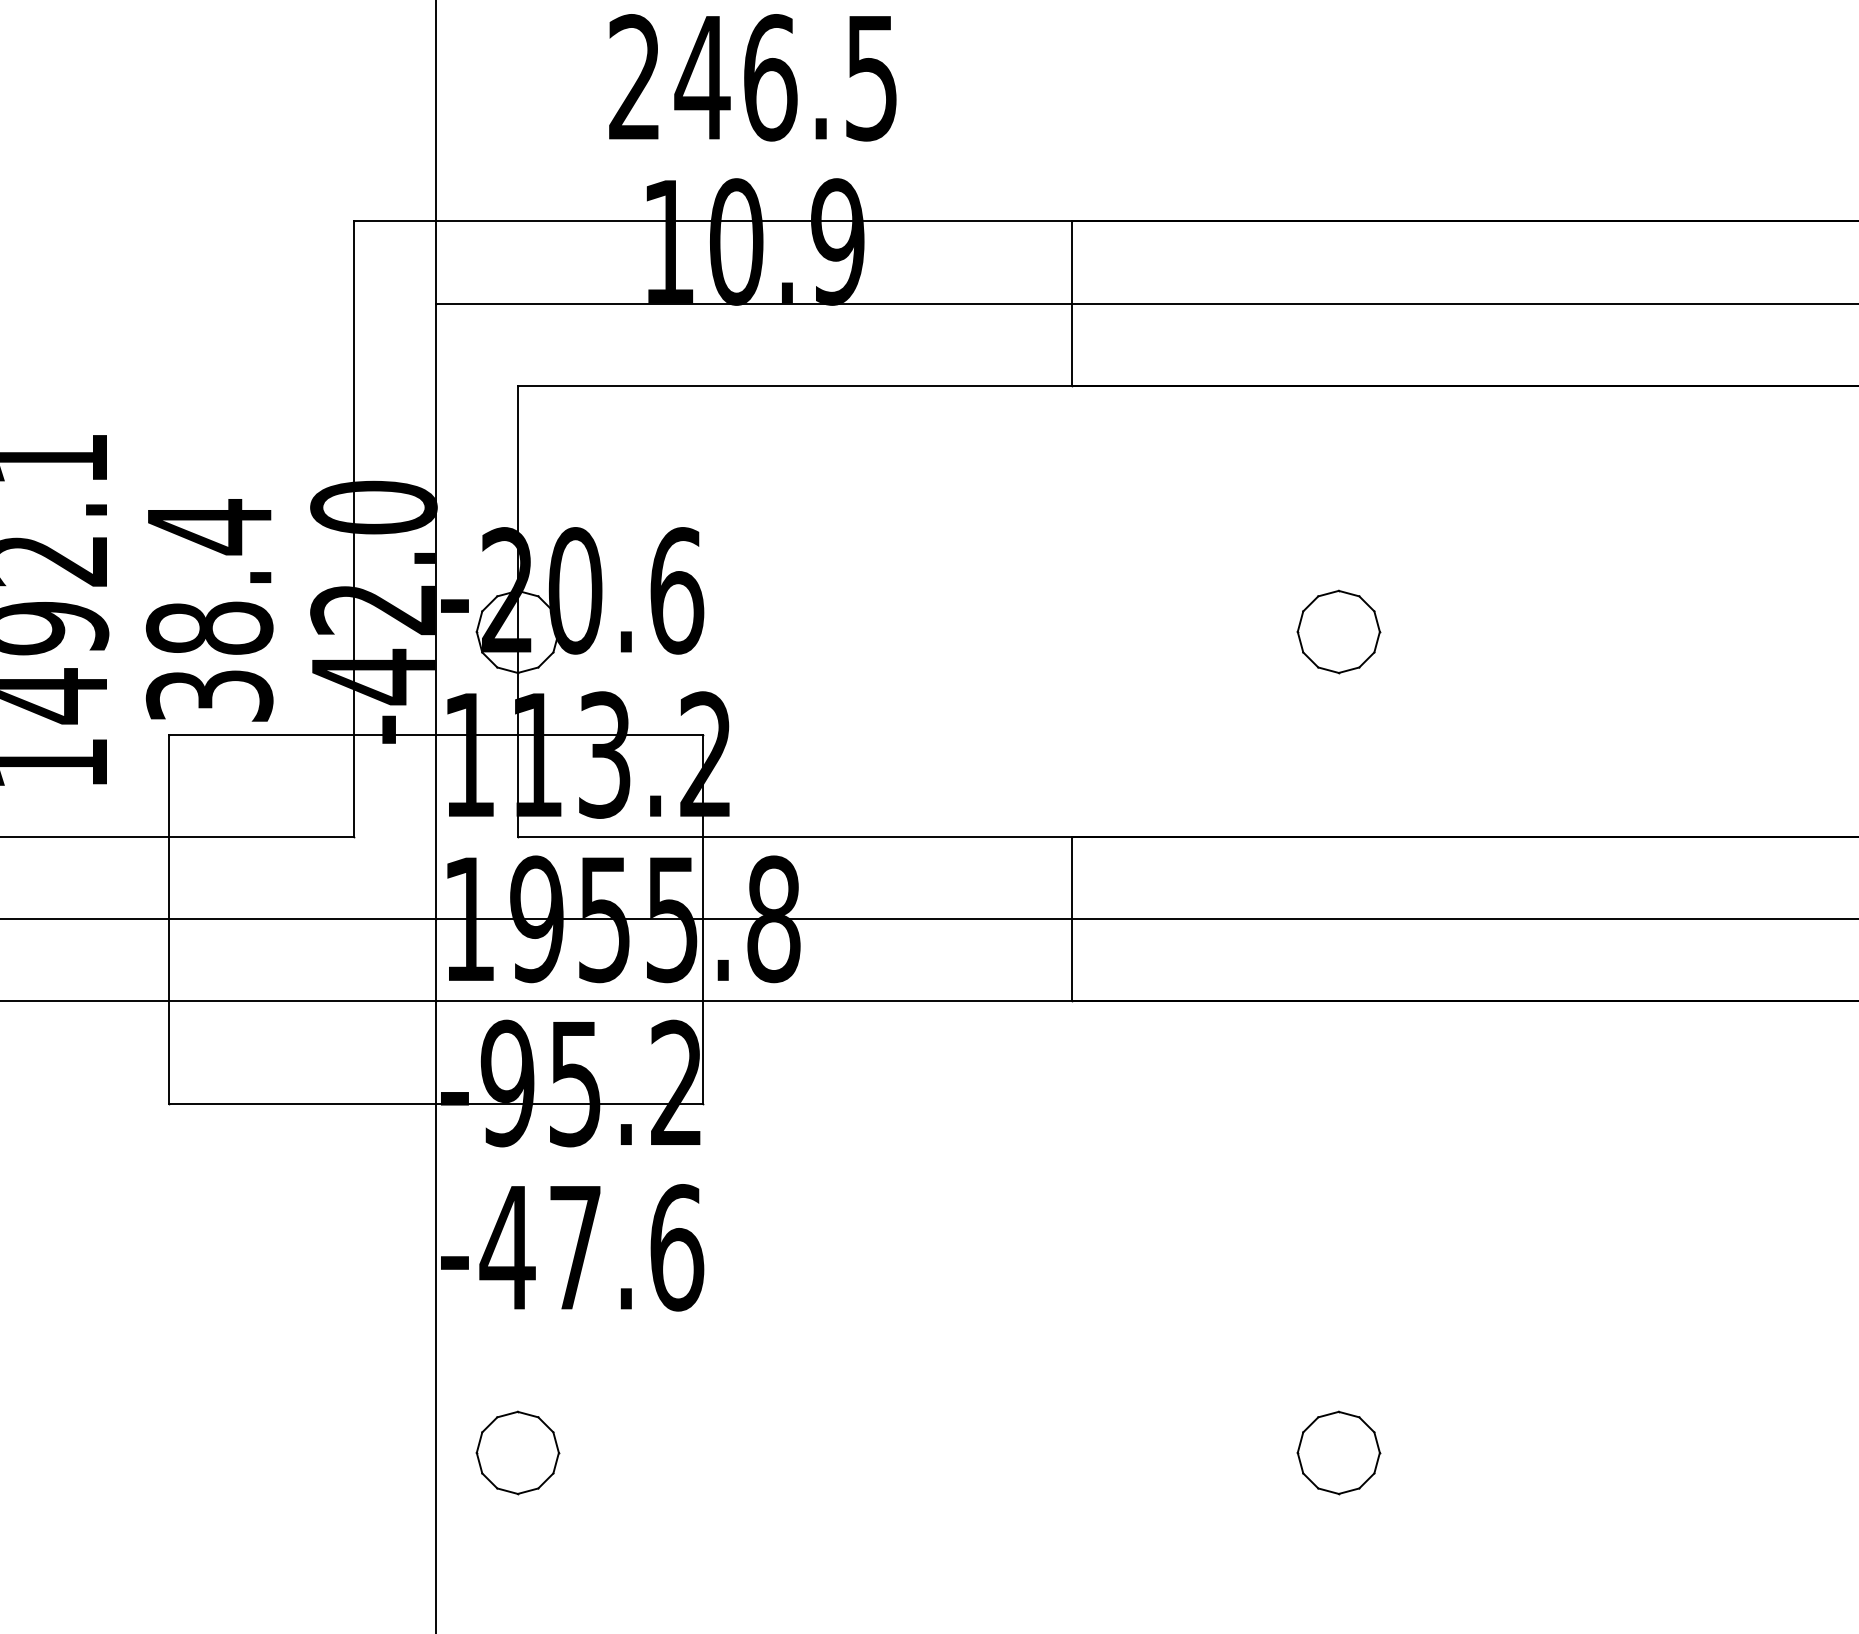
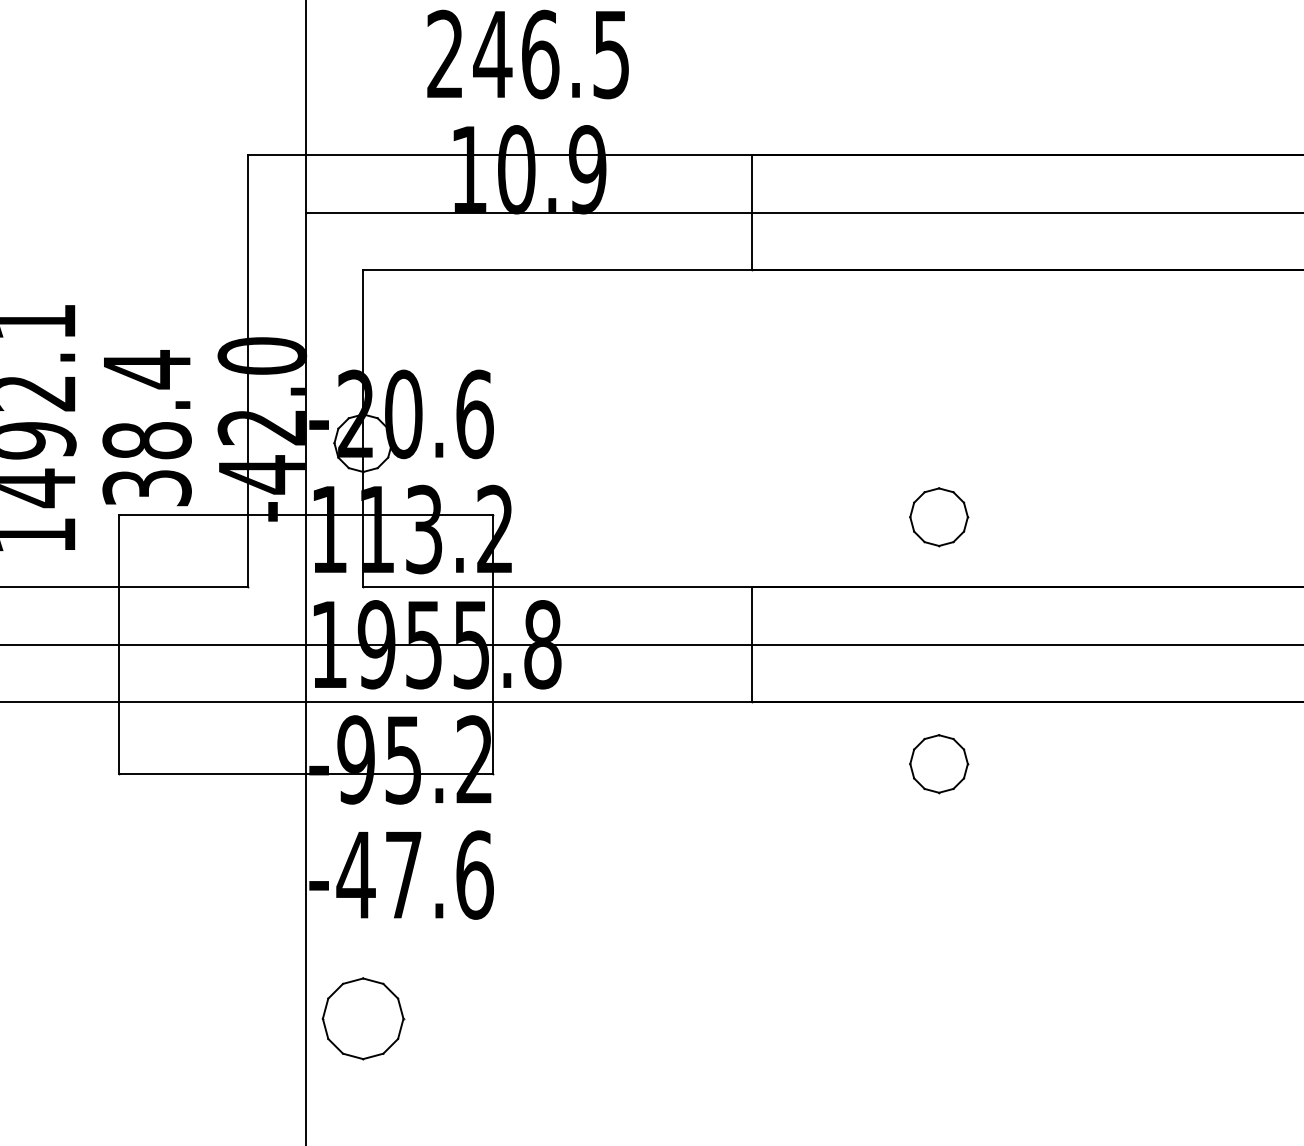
part: (1339, 632) -> (939, 517), moved
part: (518, 1453) -> (363, 1019), size x1.4
part: (1339, 1453) -> (939, 764), moved

